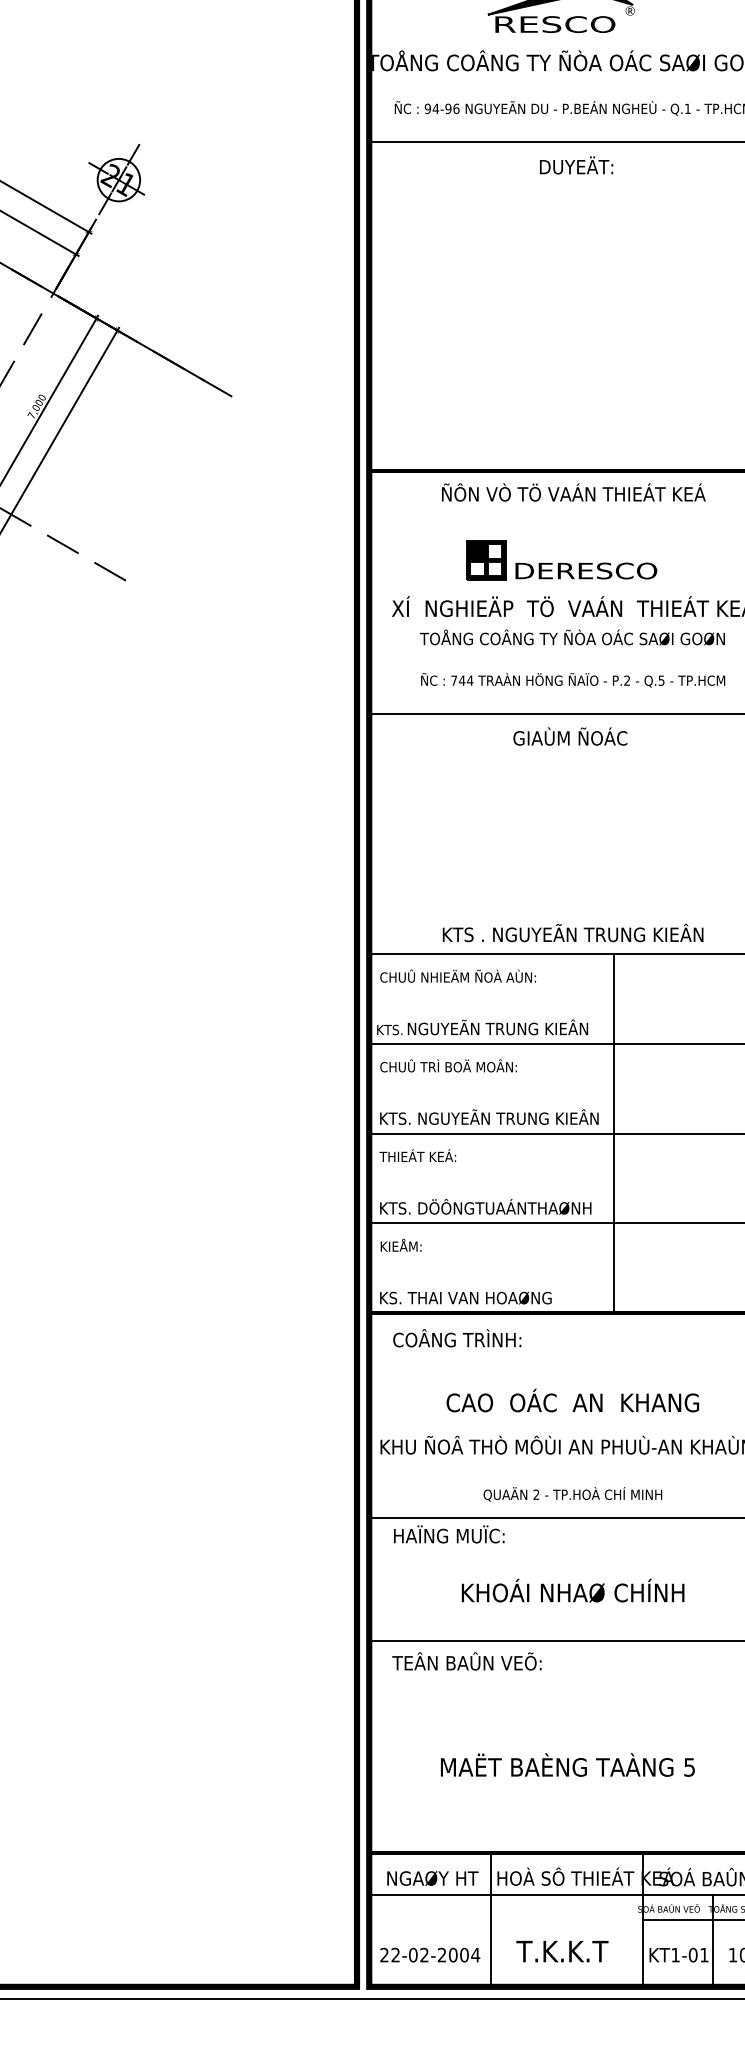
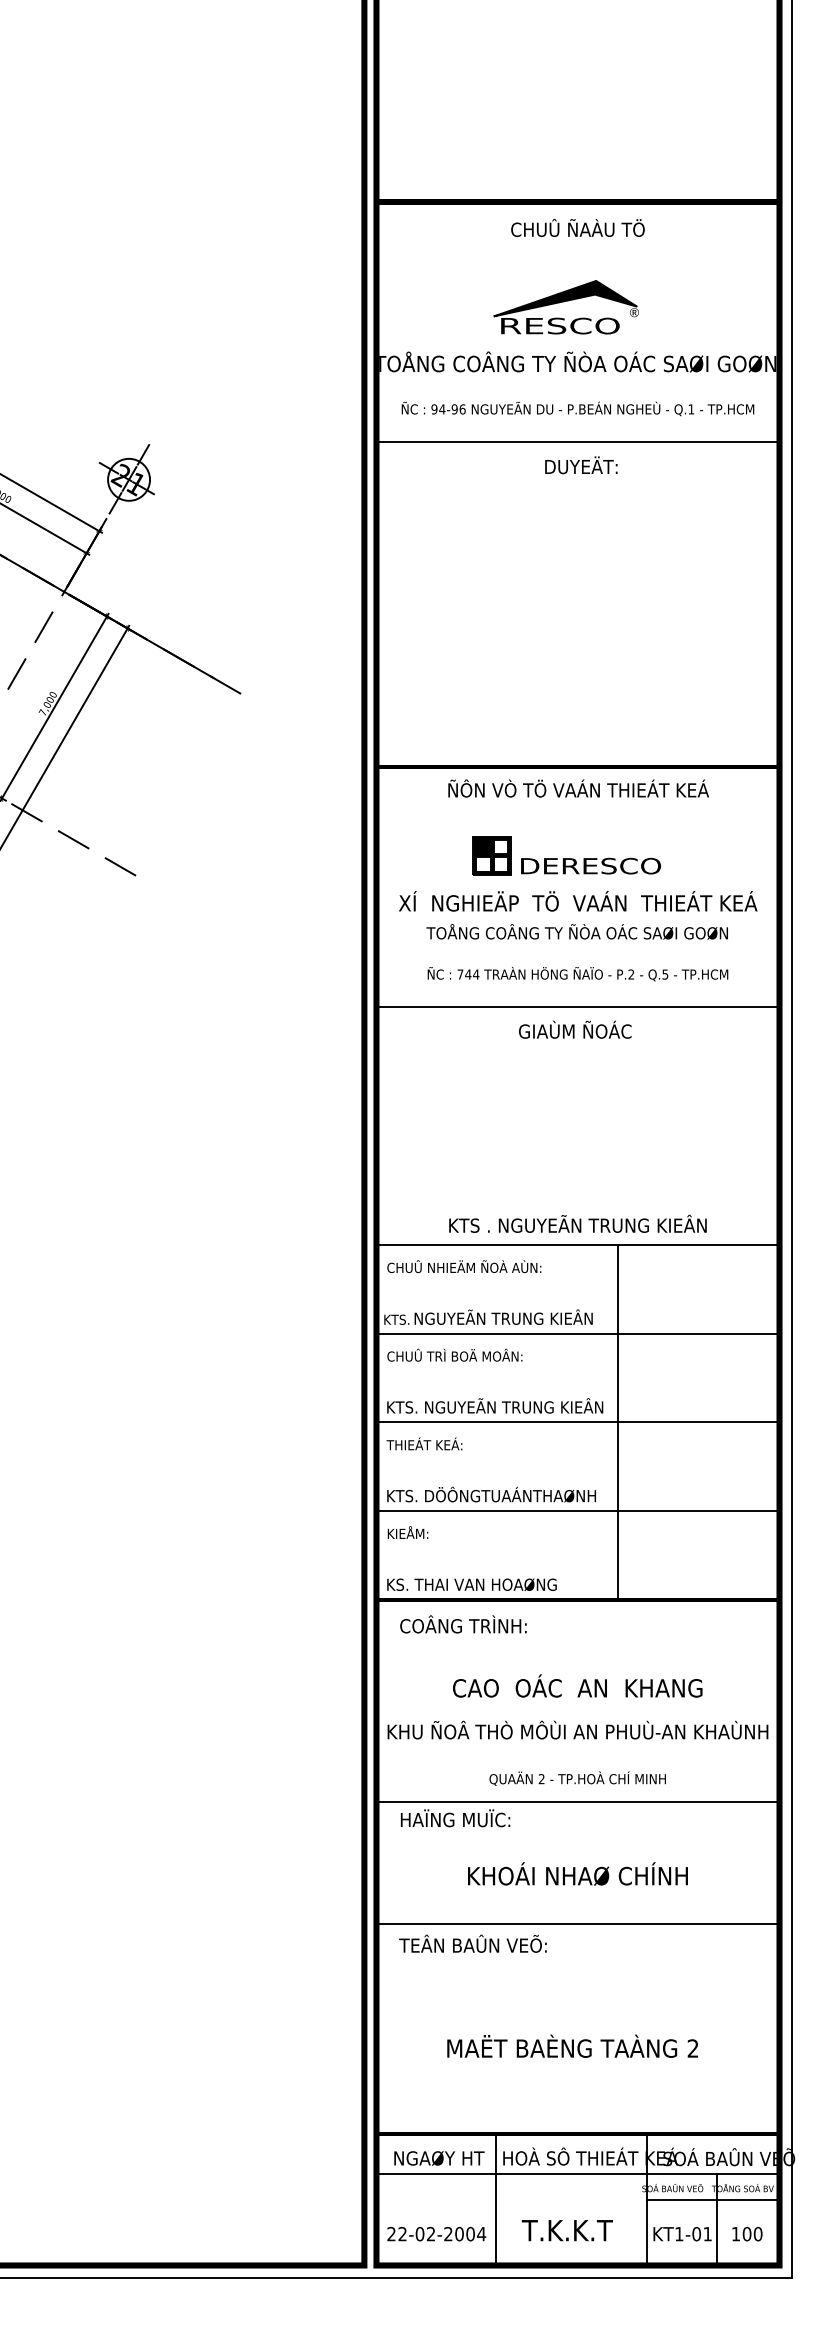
text: (689, 1767) -> (692, 2048), 5 -> 2

